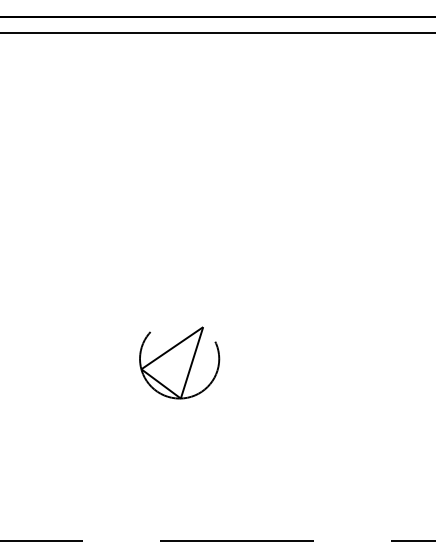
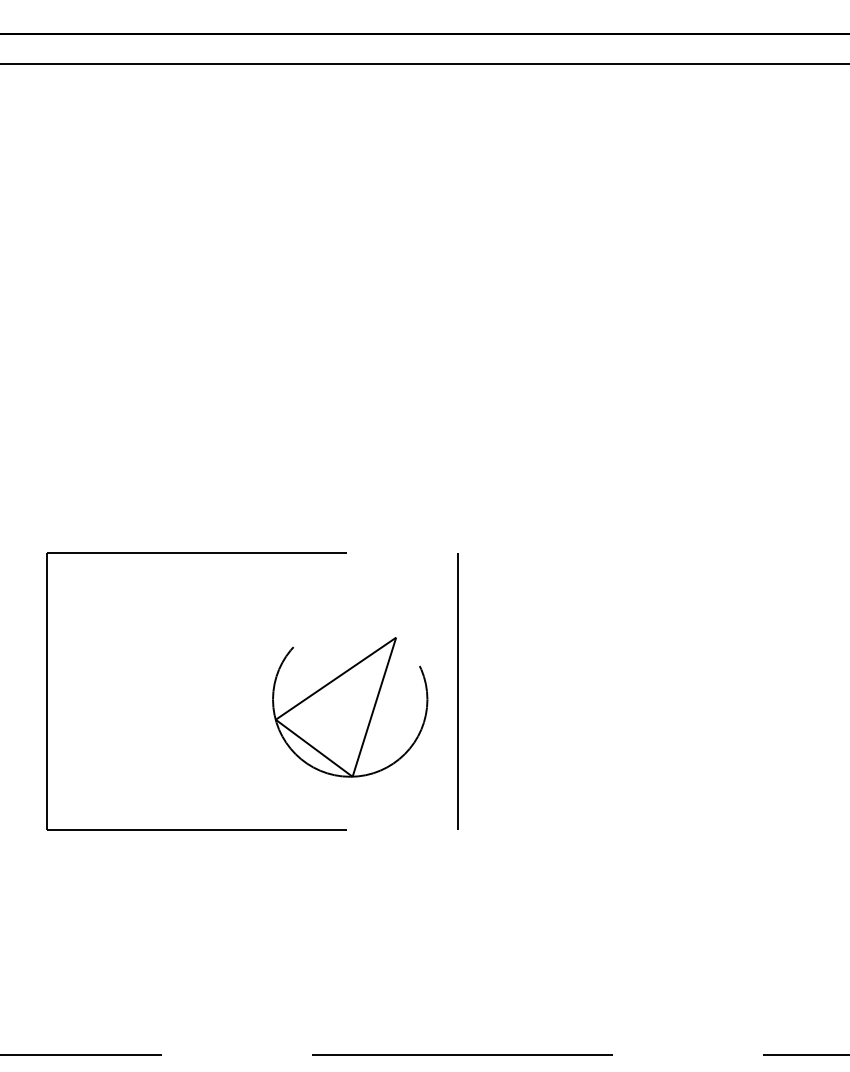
part: (100, 284) -> (196, 554), added
line: (234, 354) -> (457, 690), added

